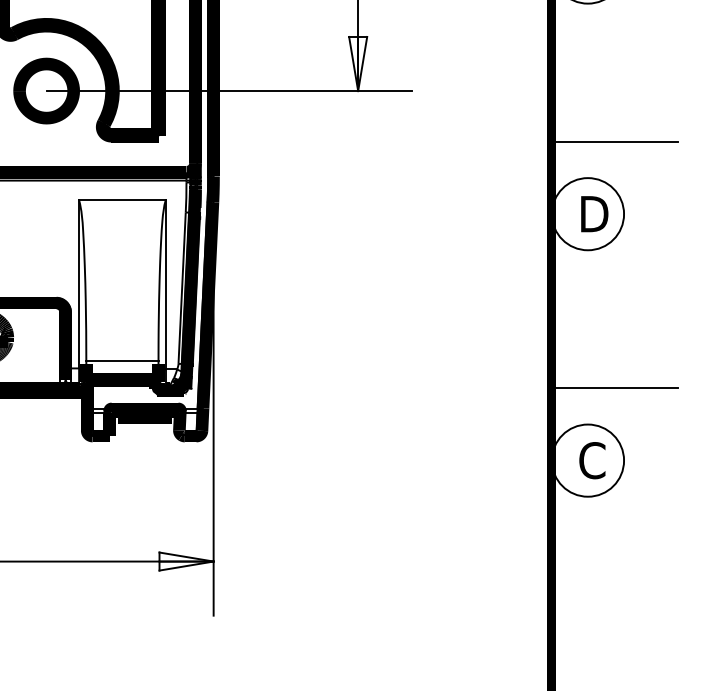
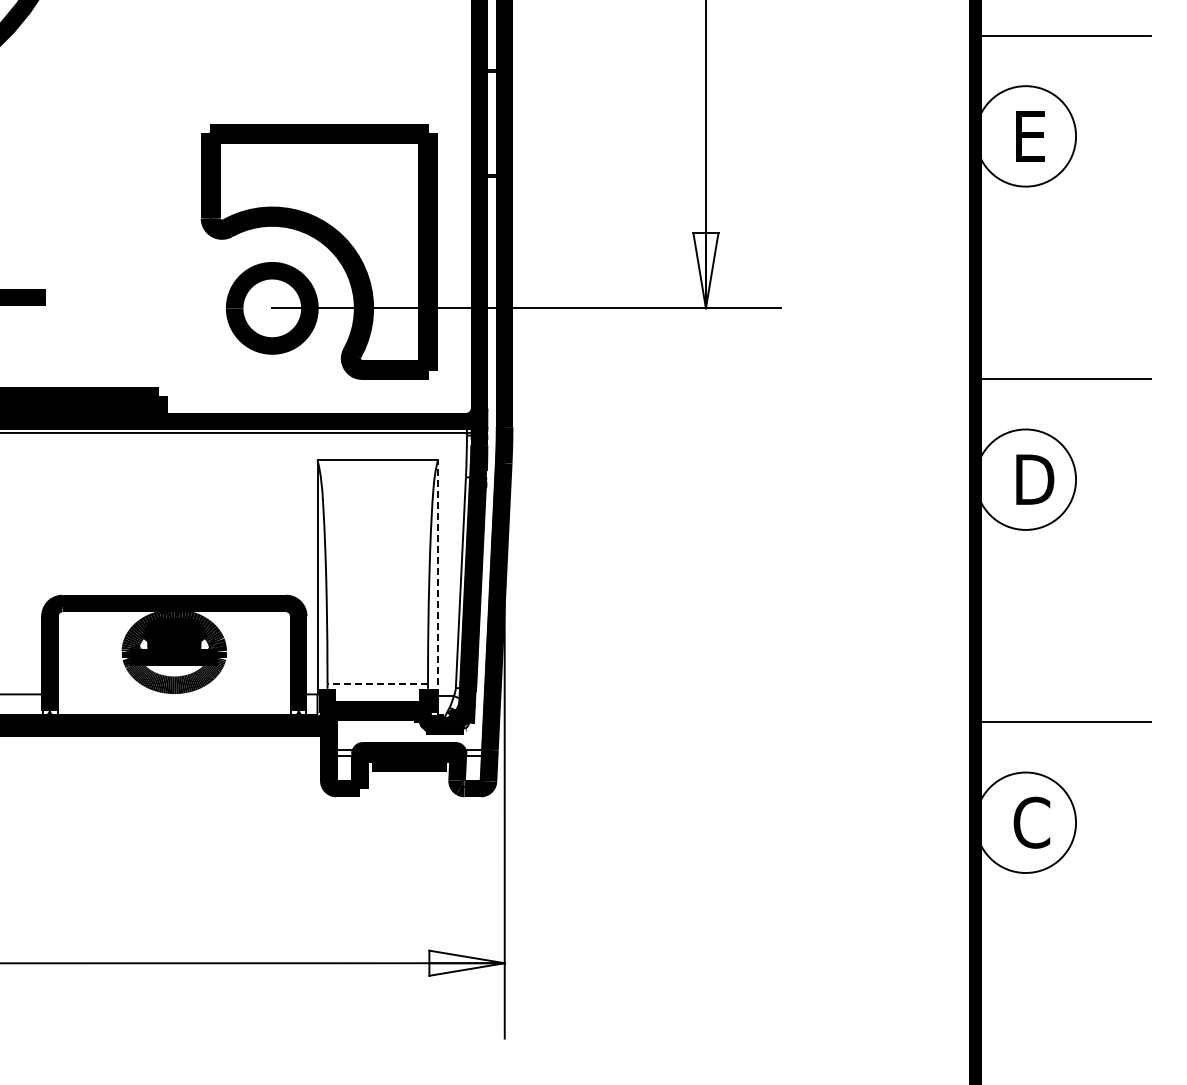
line: (166, 285) -> (438, 578), solid -> dashed
line: (122, 361) -> (377, 684), solid -> dashed

